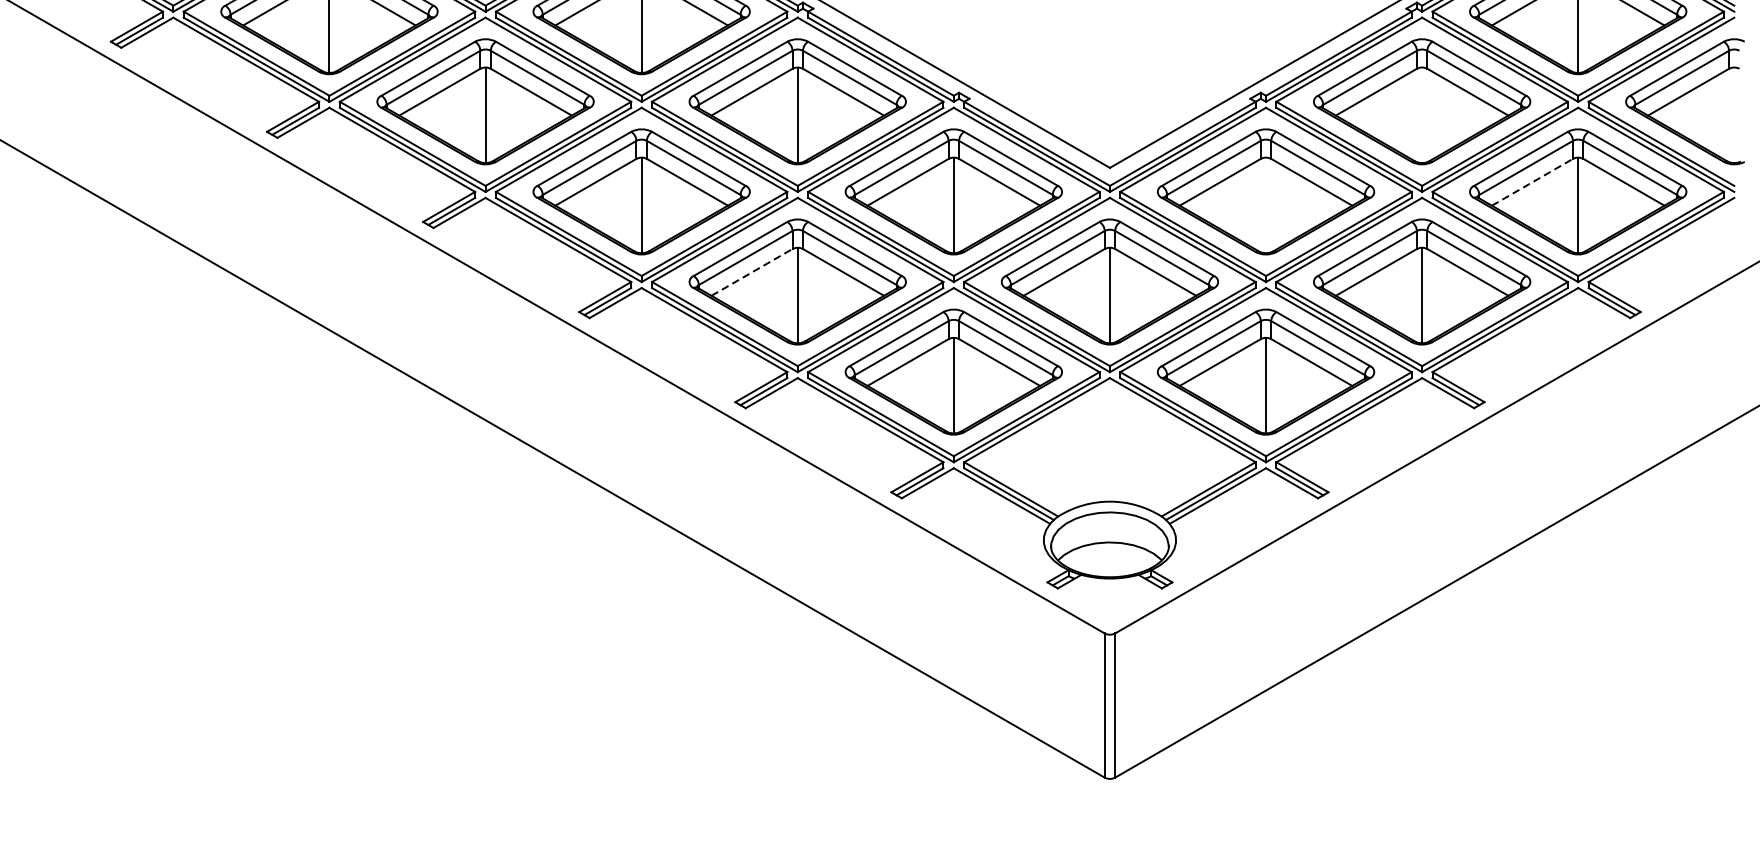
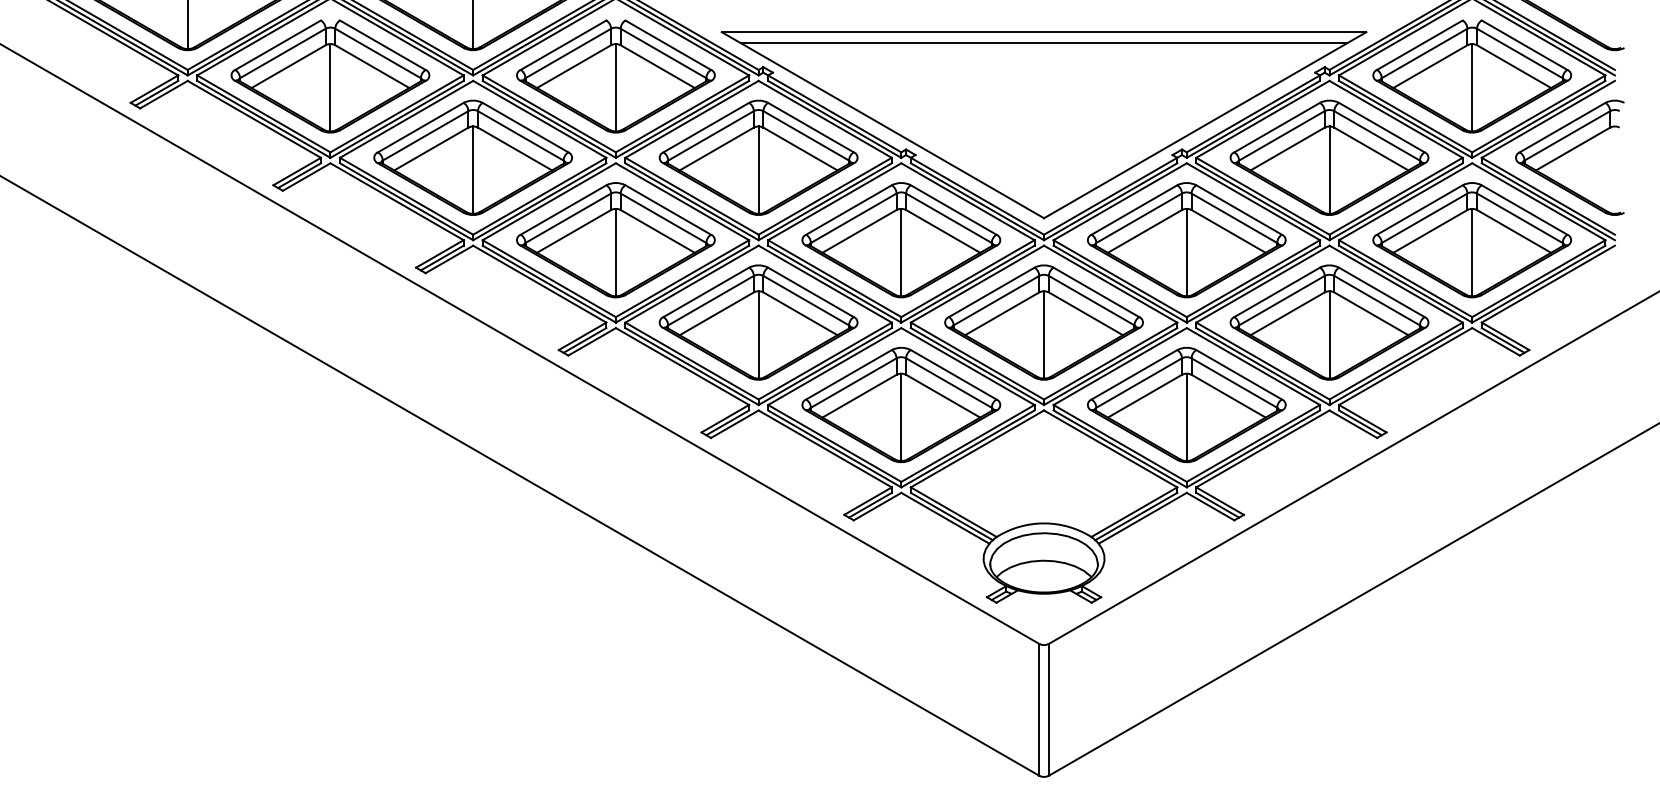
line: (1422, 114) -> (1329, 169), added
line: (1532, 182) -> (1430, 231), dashed -> solid
line: (1265, 205) -> (1186, 252), added
line: (751, 272) -> (716, 313), dashed -> solid

